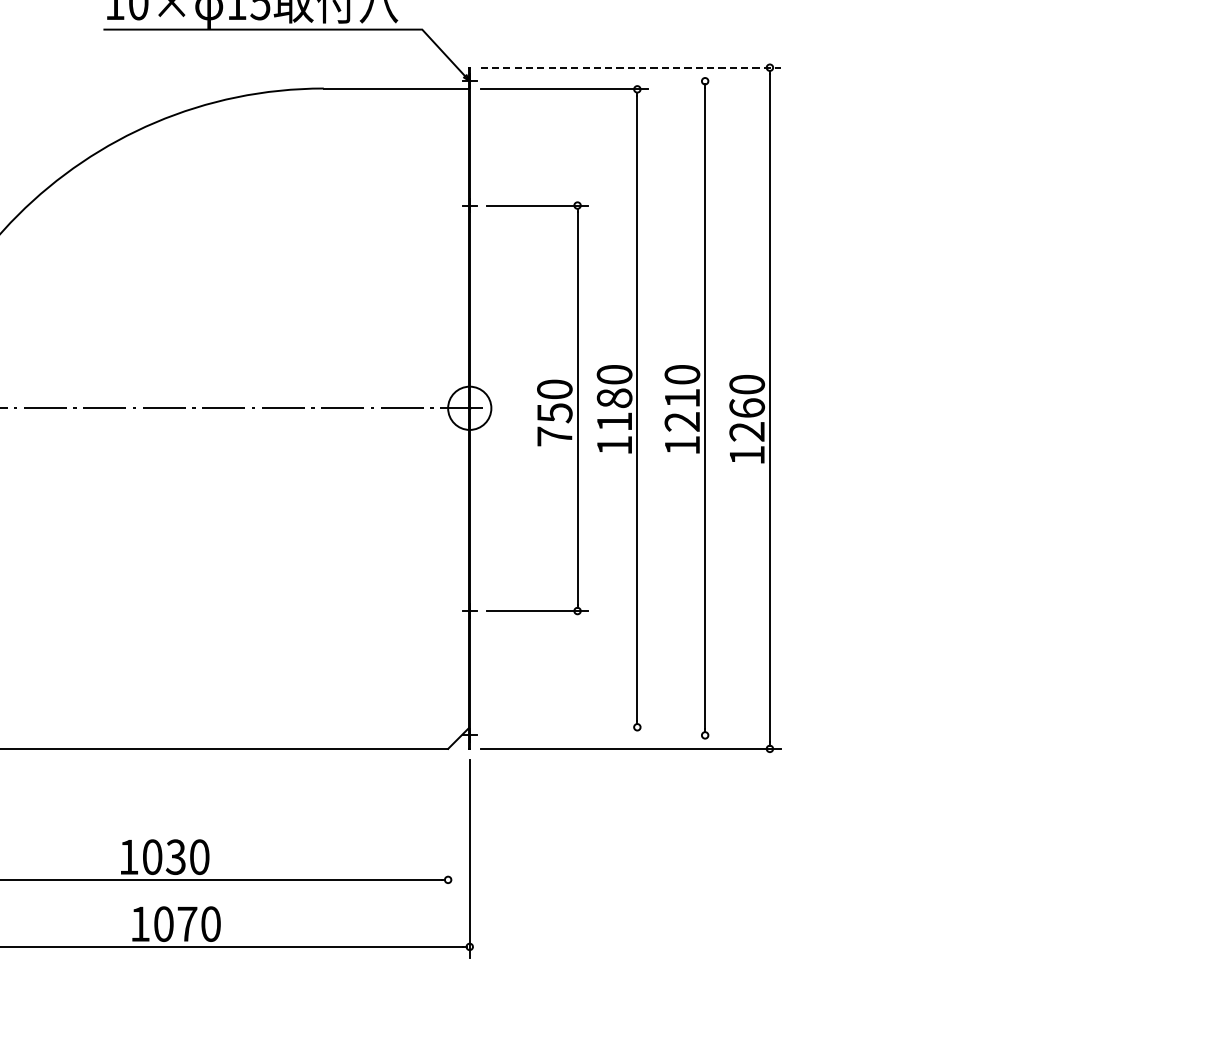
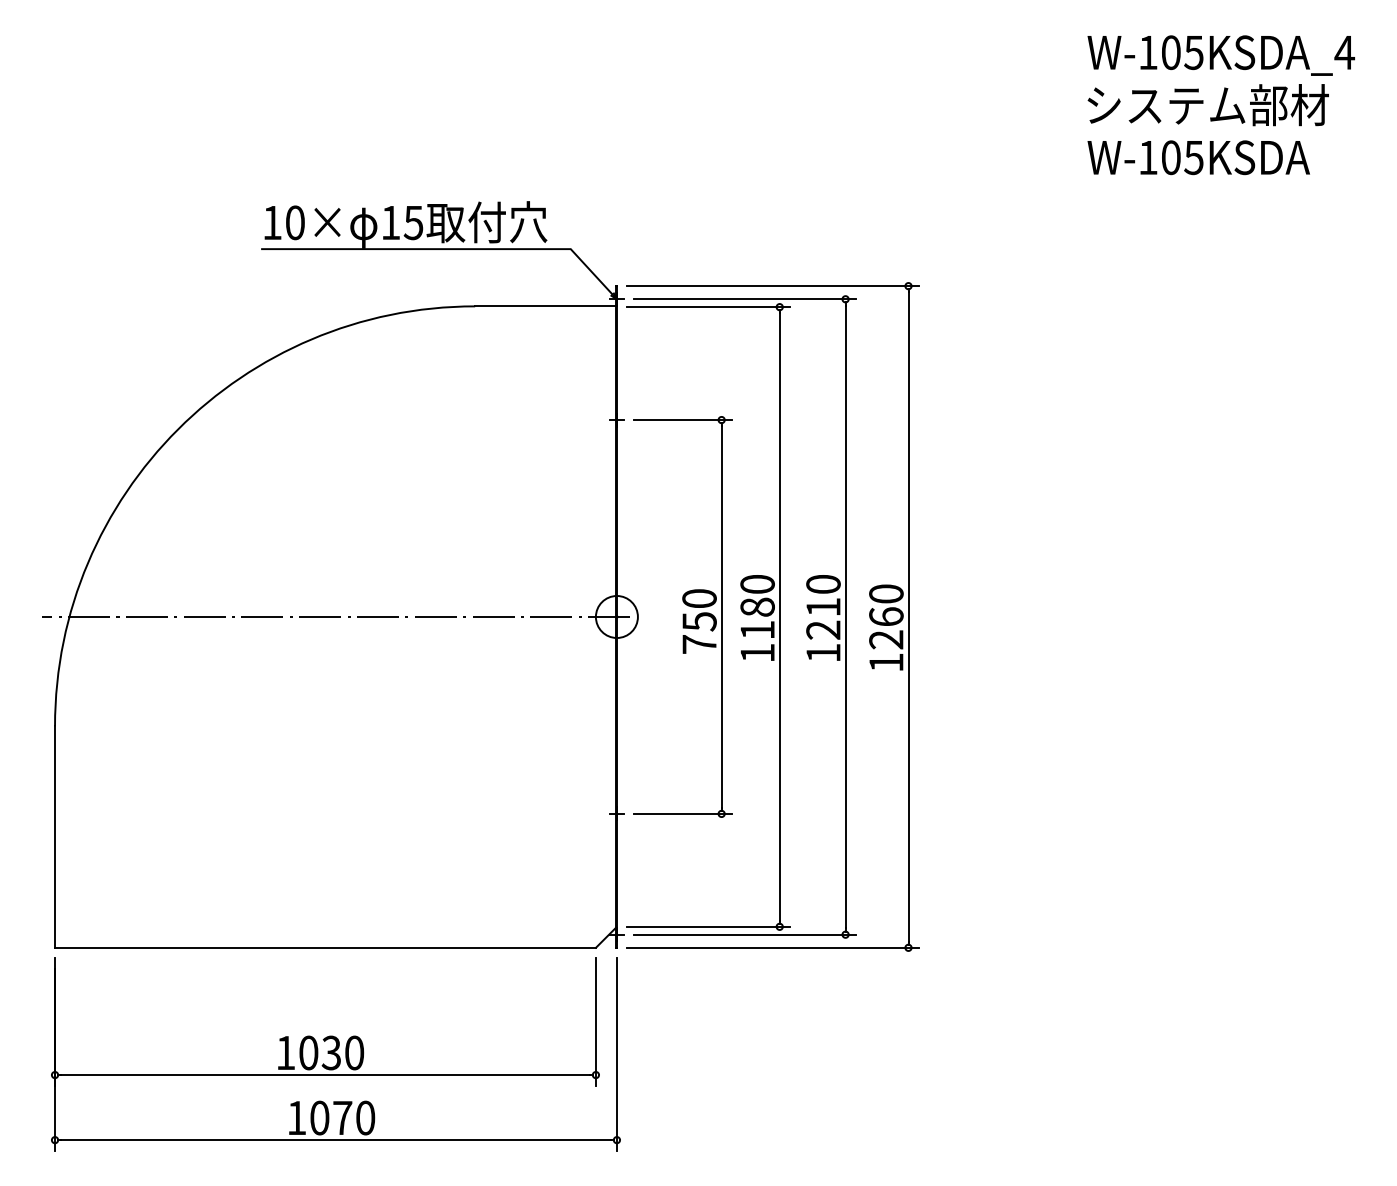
line: (630, 68) -> (773, 286), dashed -> solid
line: (602, 81) -> (745, 299), added
line: (564, 726) -> (708, 926), added
line: (602, 735) -> (745, 934), added
line: (447, 824) -> (595, 1021), added

